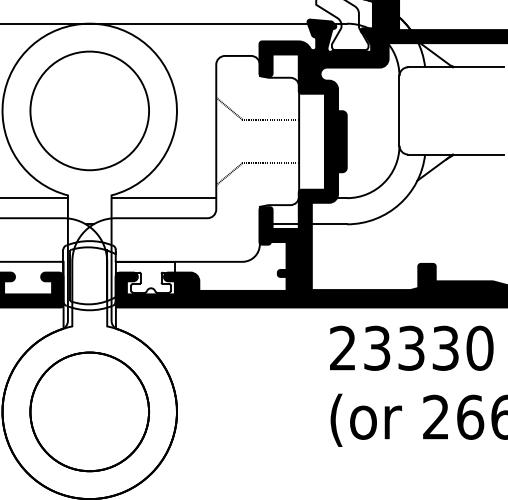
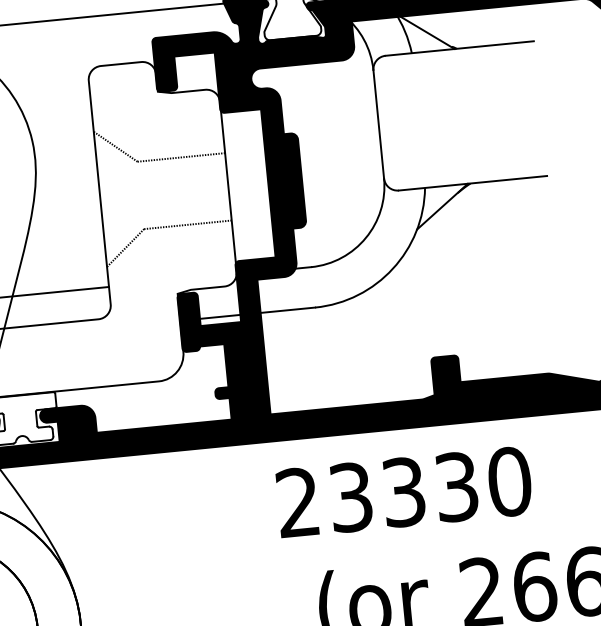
text: (411, 347) -> (403, 490), moved

